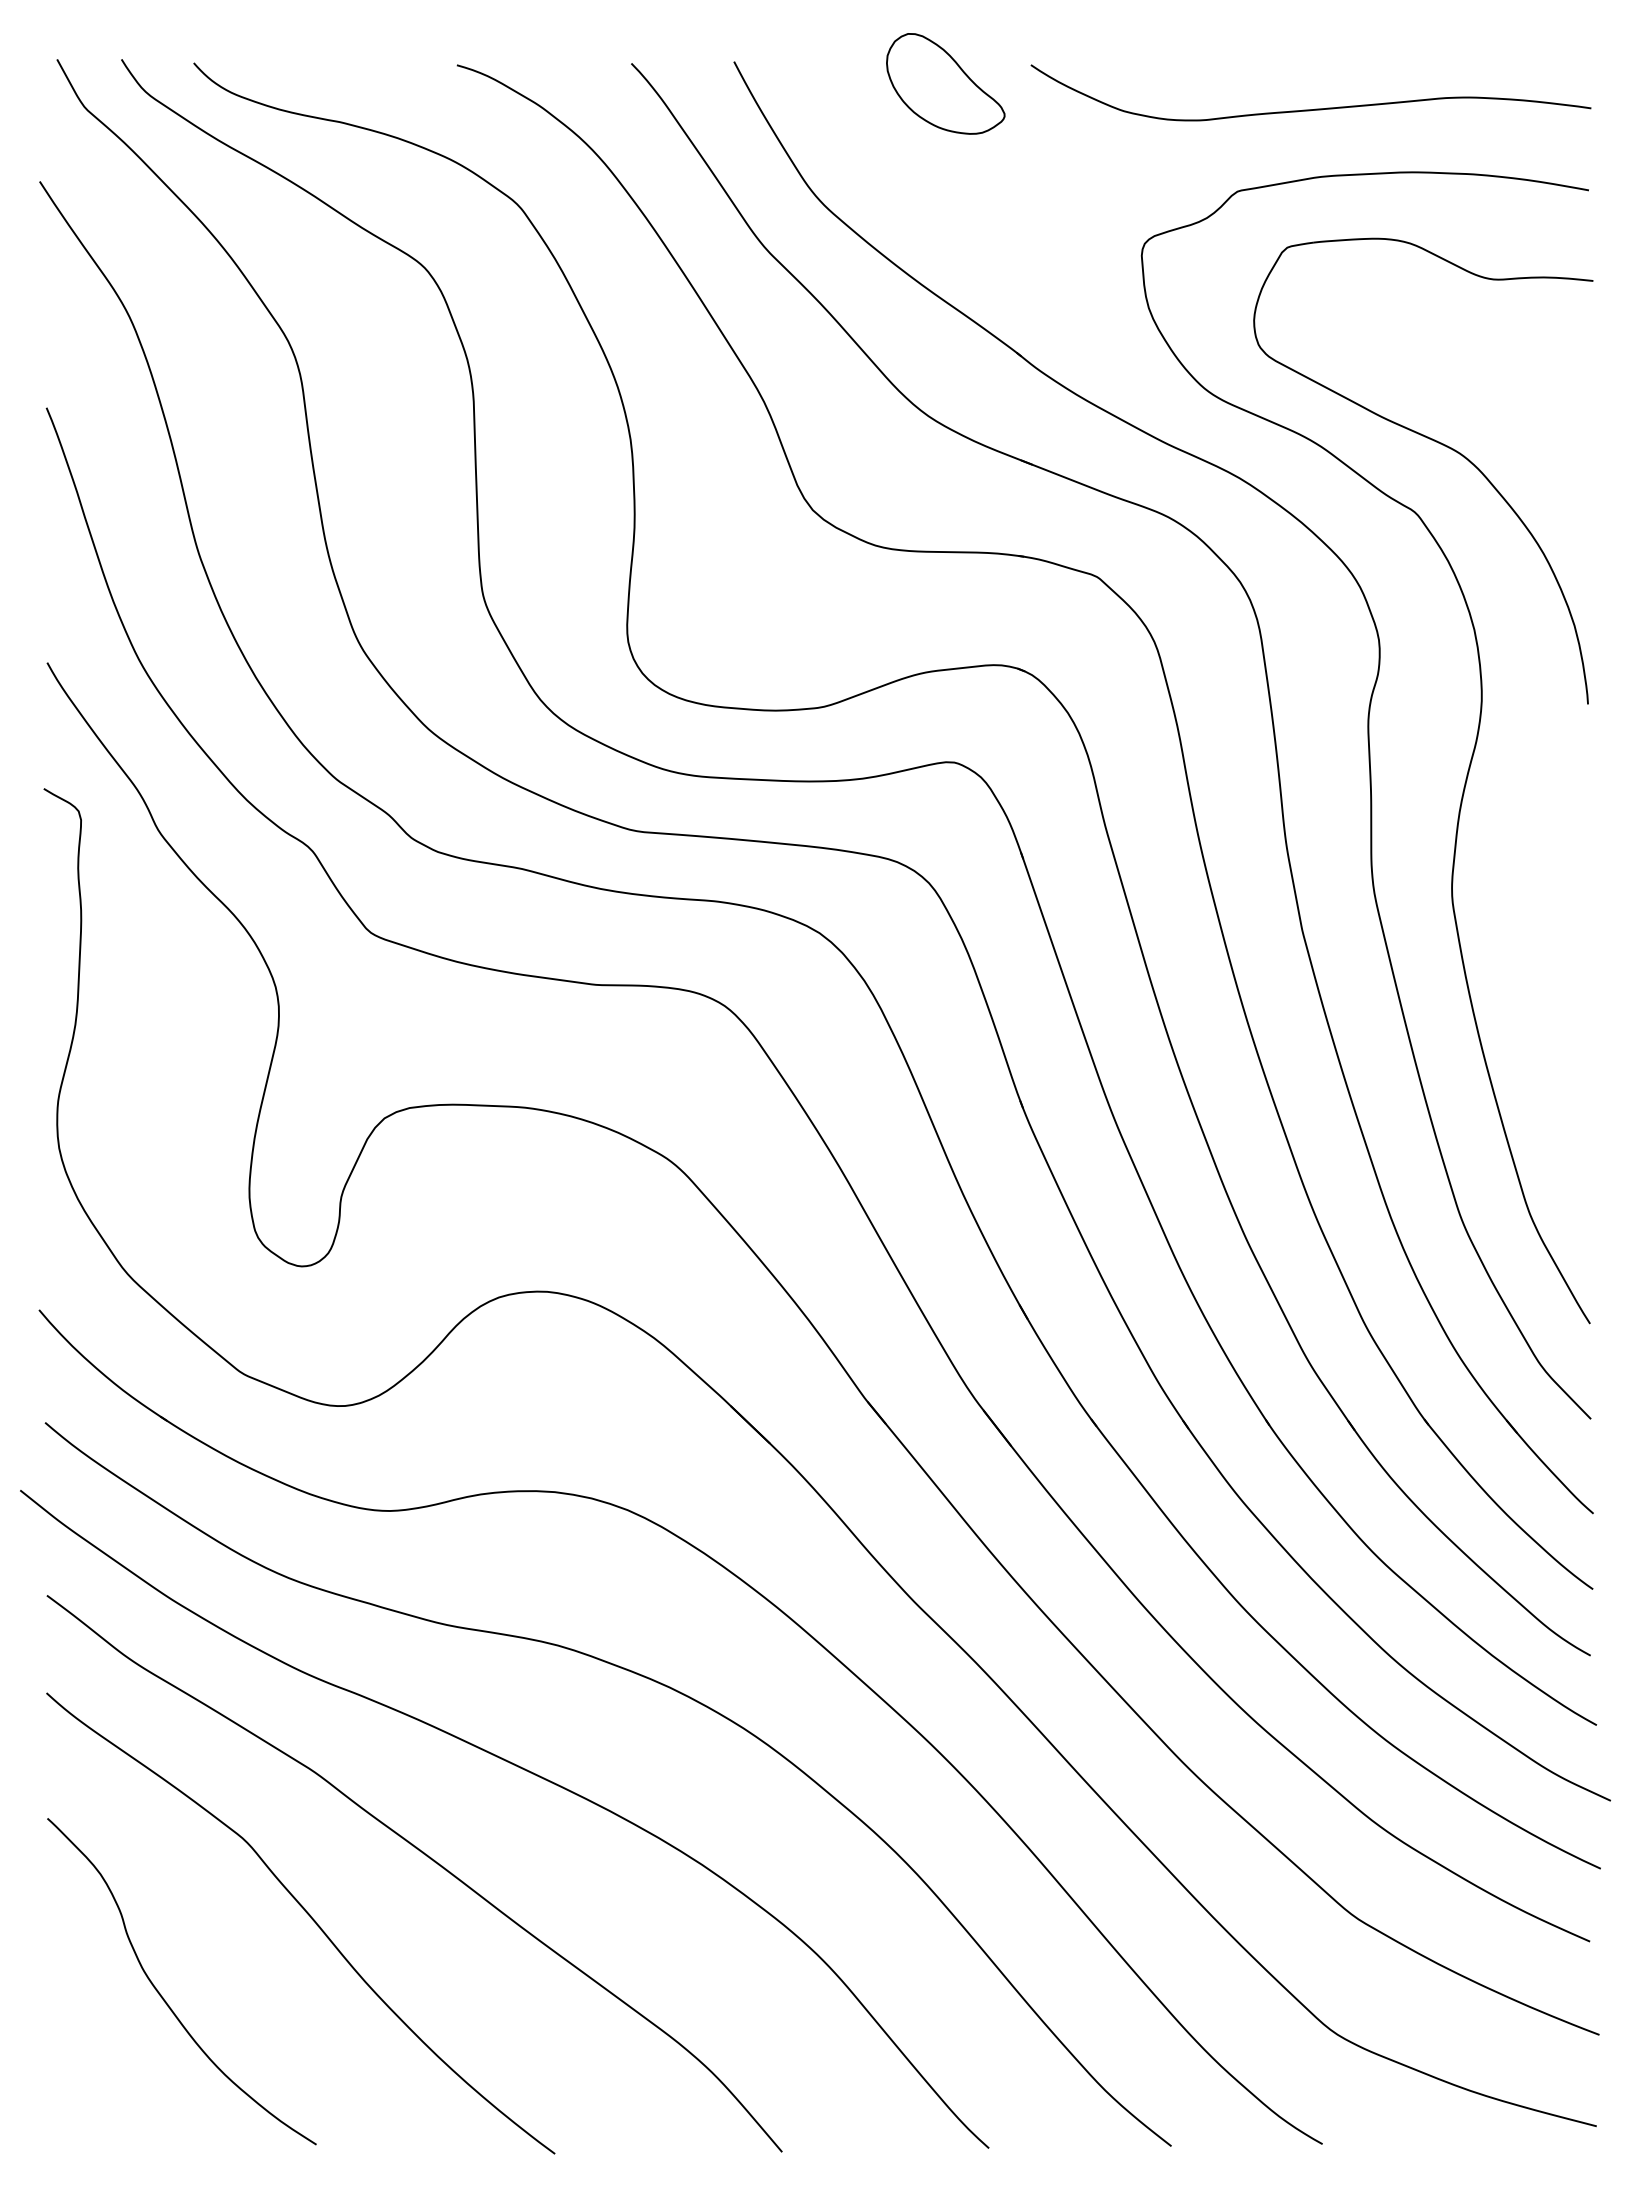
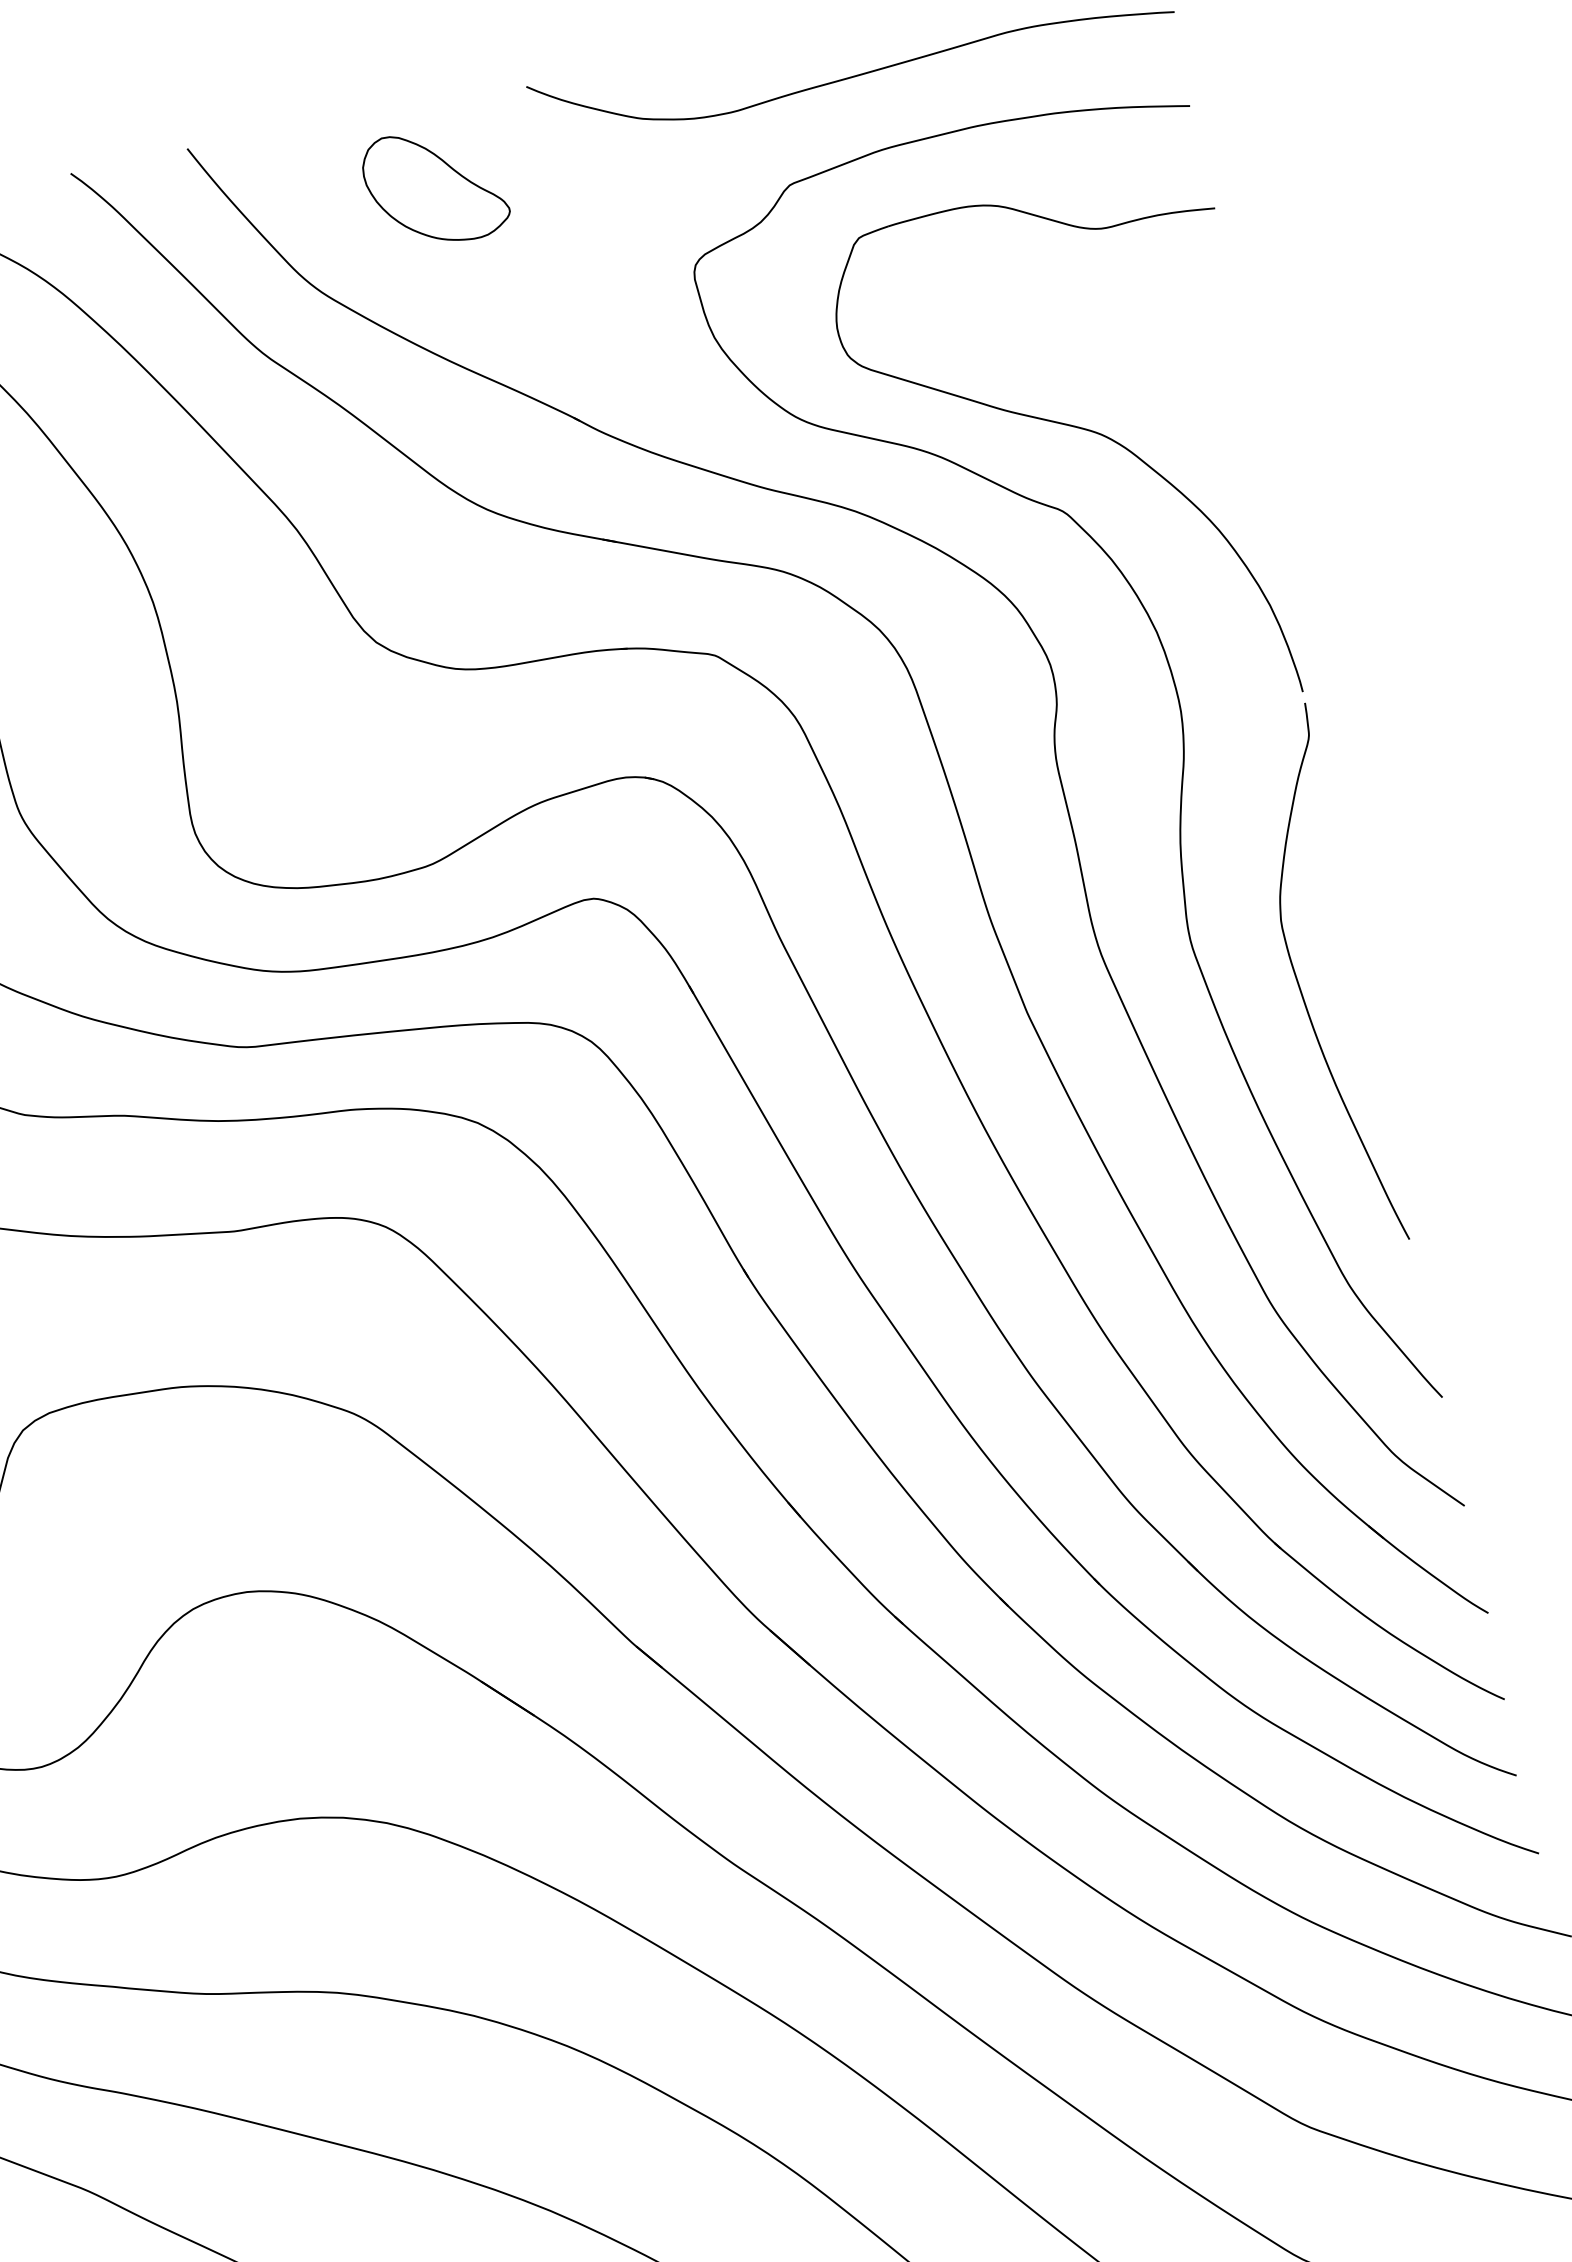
part: (945, 83) -> (435, 186), moved
curve: (1537, 950) -> (1299, 983), added

